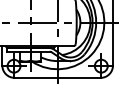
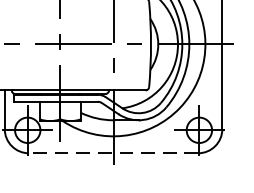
line: (57, 77) -> (113, 152), solid -> dashed

